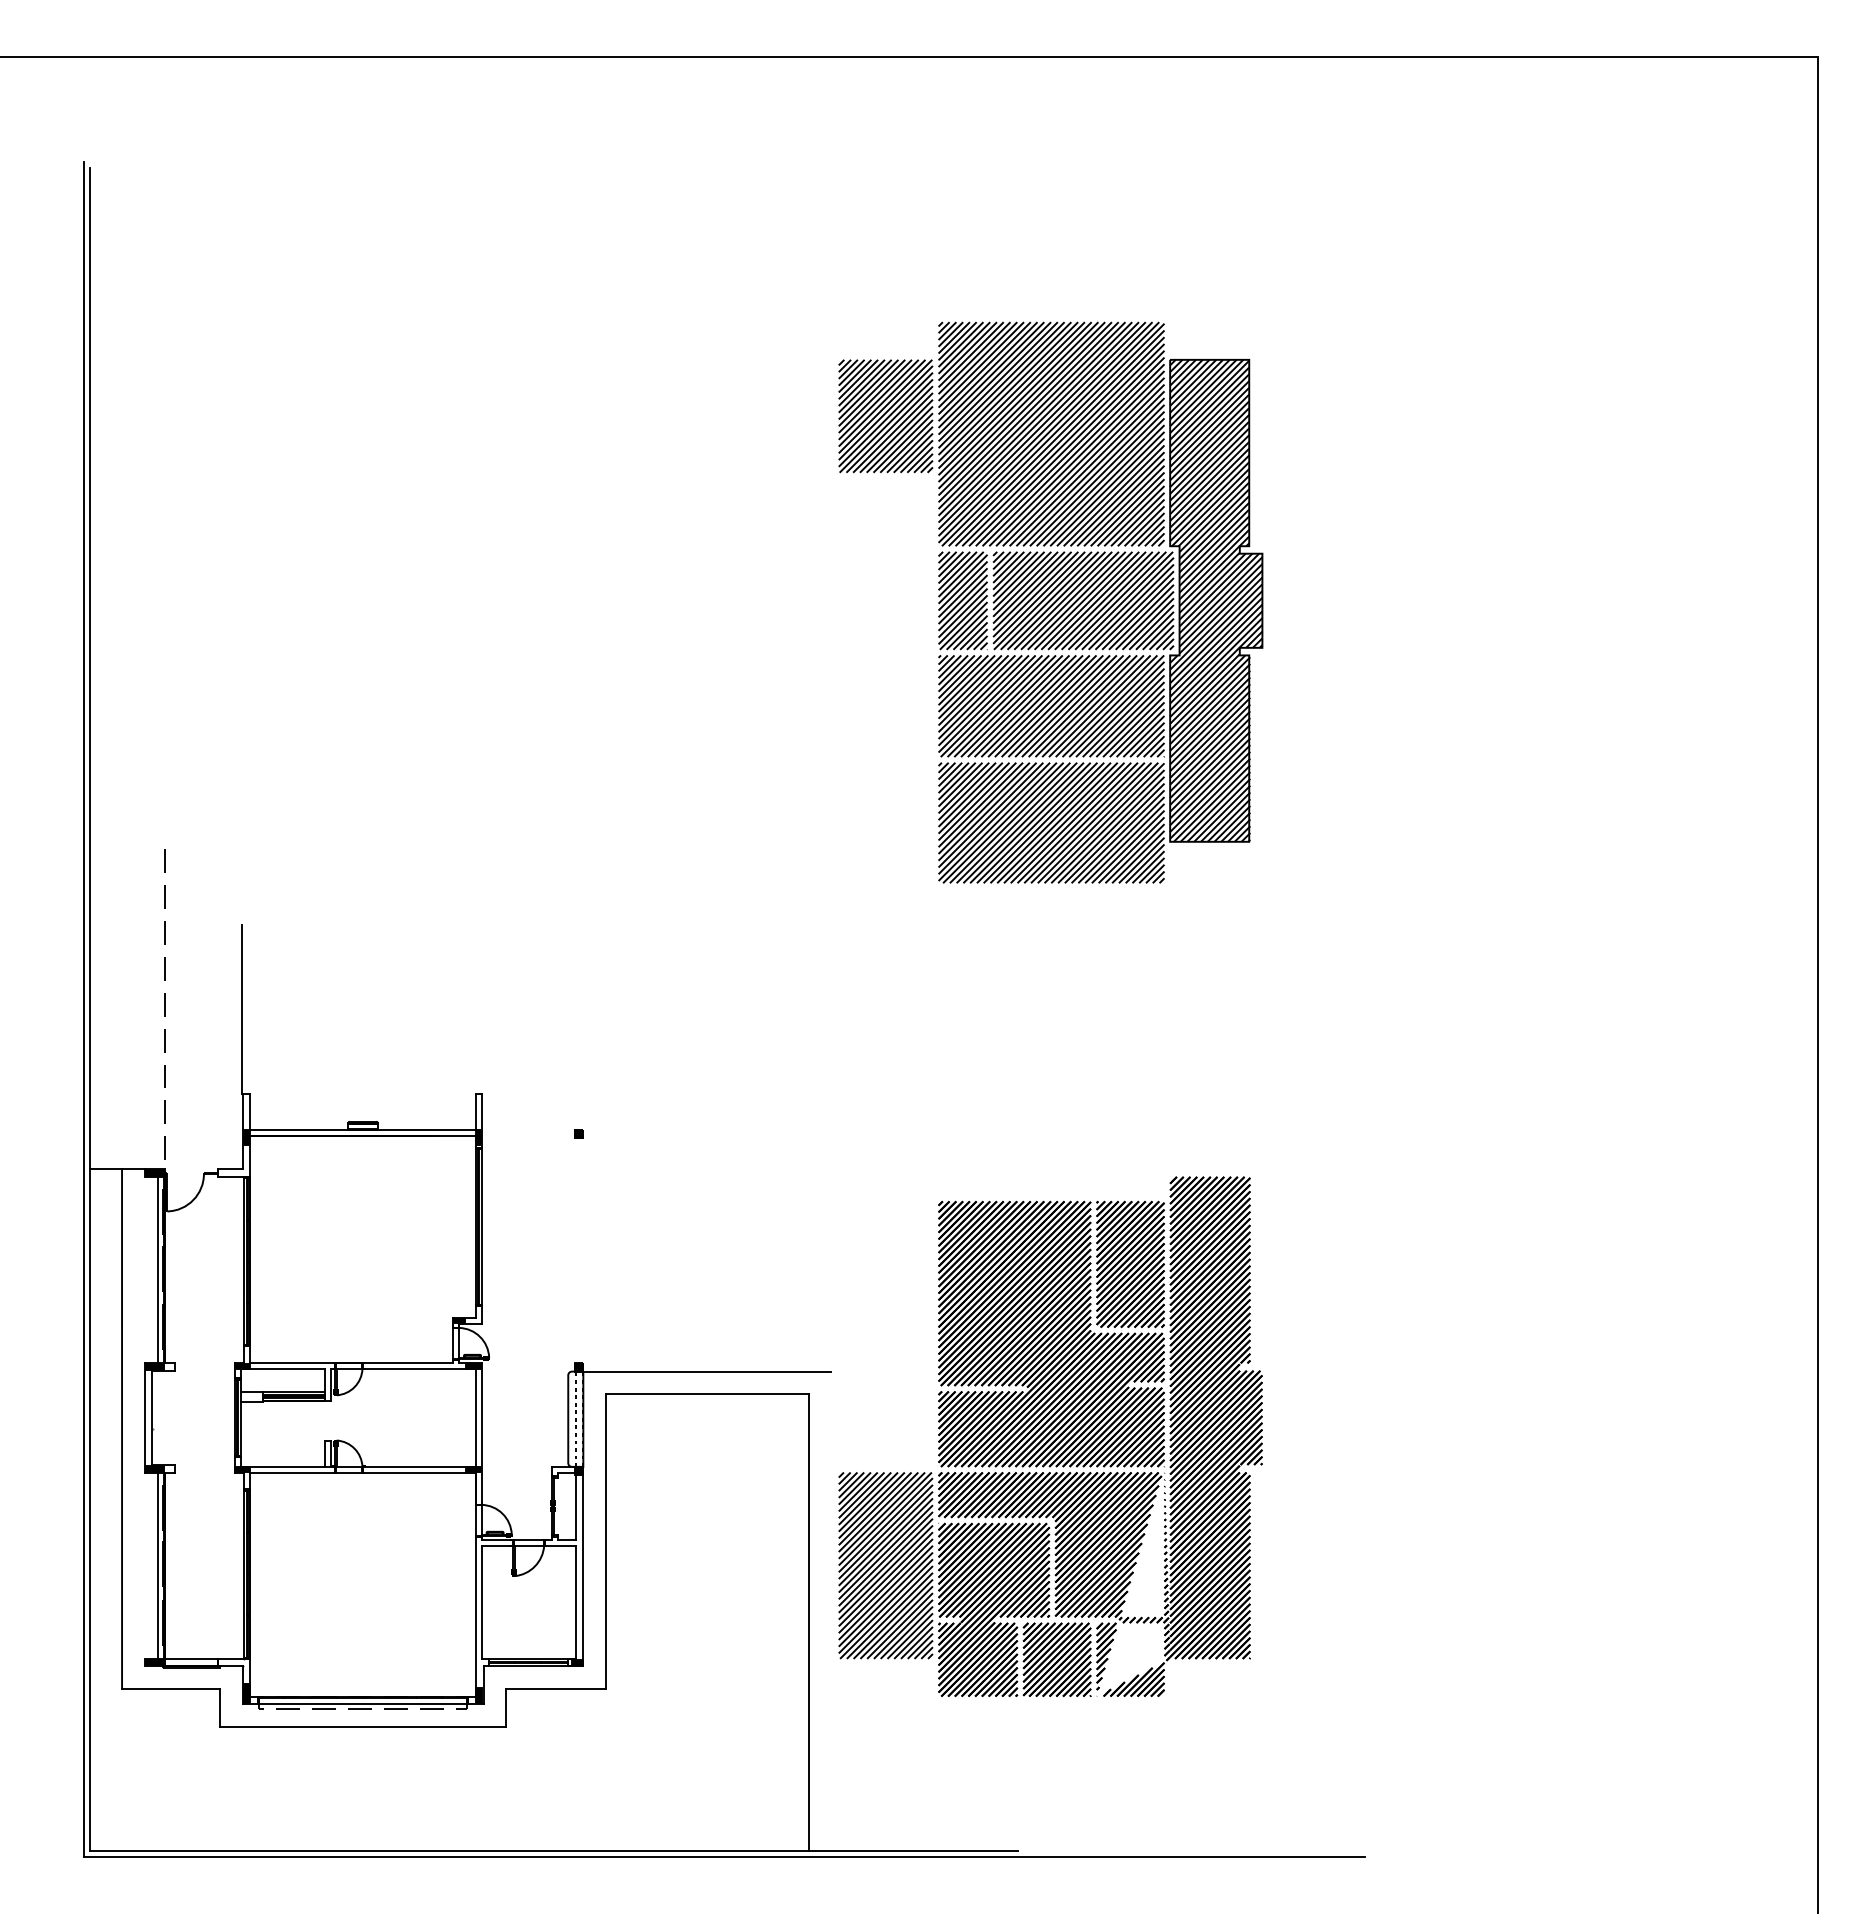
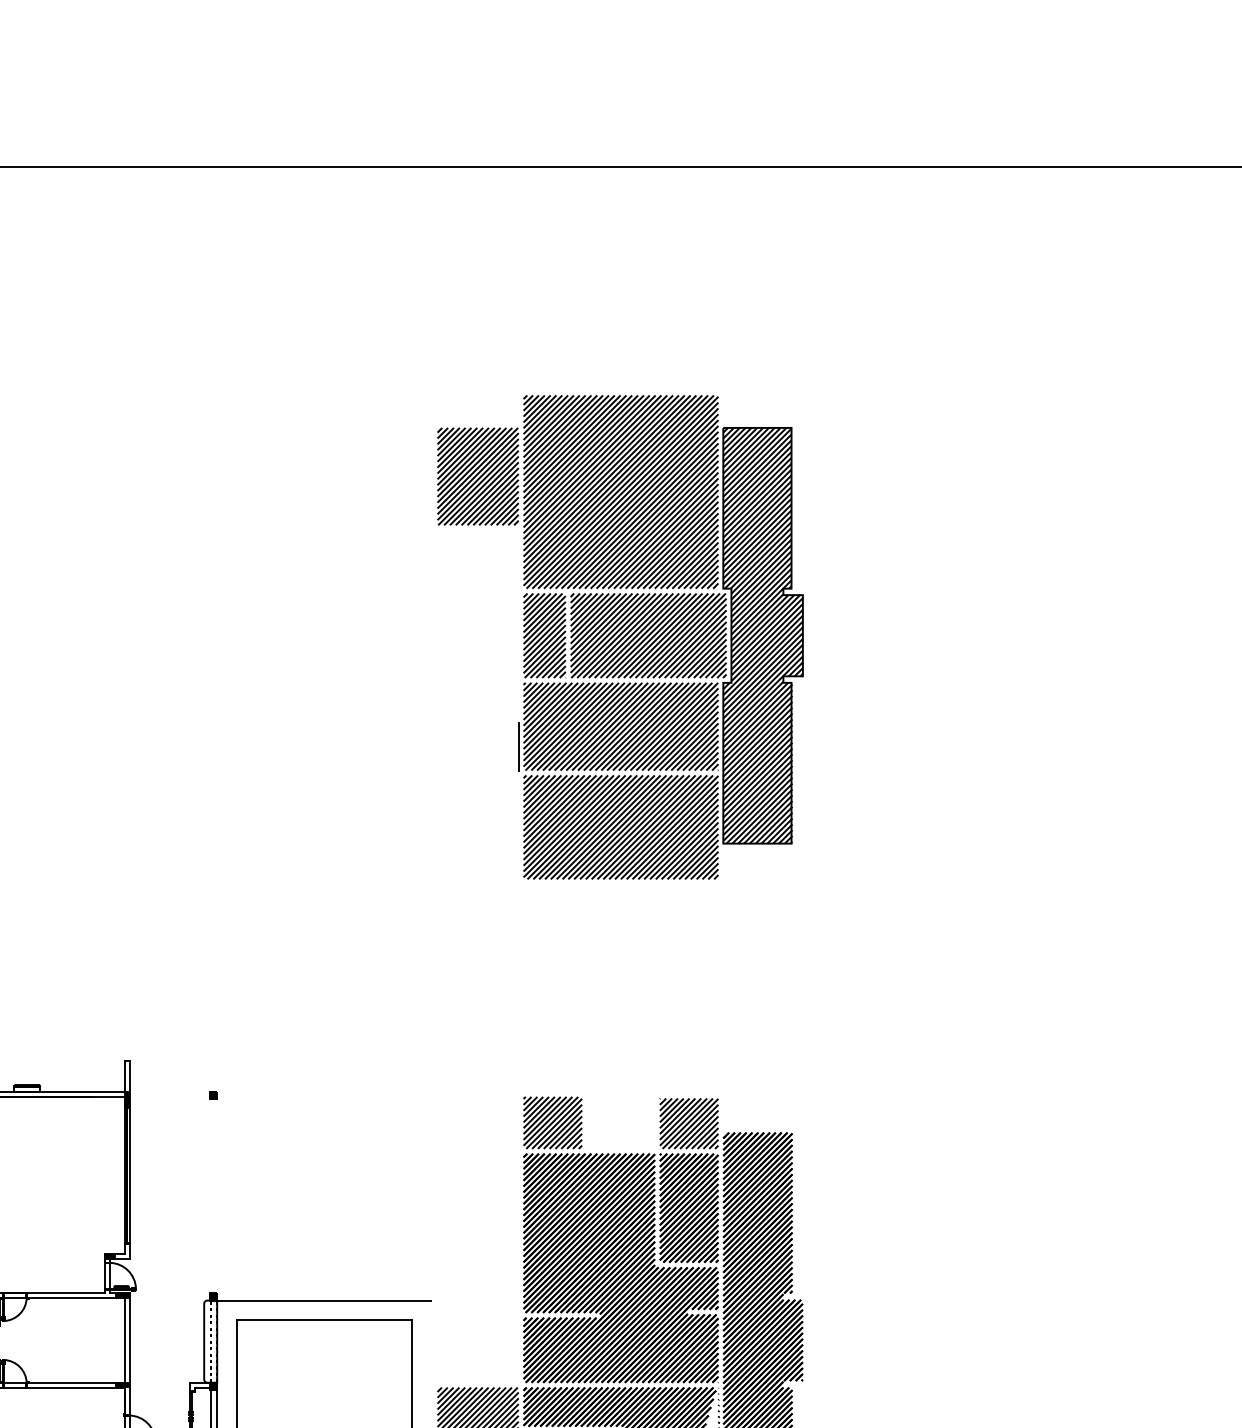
line: (932, 729) -> (518, 746), added
hatch: (972, 1165) -> (552, 1122), added
hatch: (1130, 1166) -> (689, 1123), added

